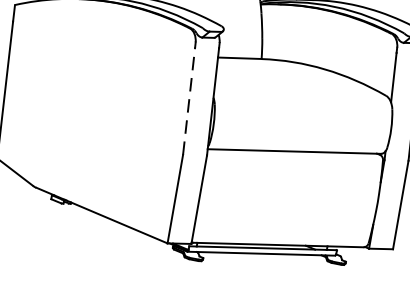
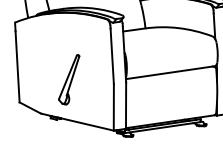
line: (189, 101) -> (112, 56), dashed -> solid
part: (100, 131) -> (69, 79), added

